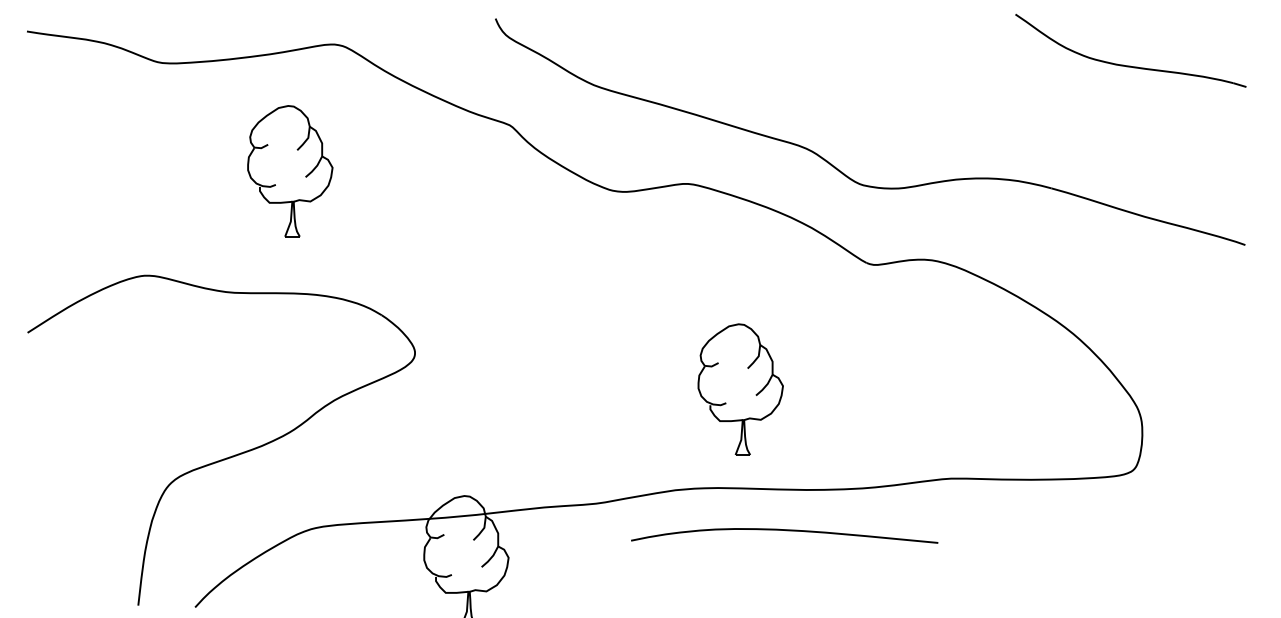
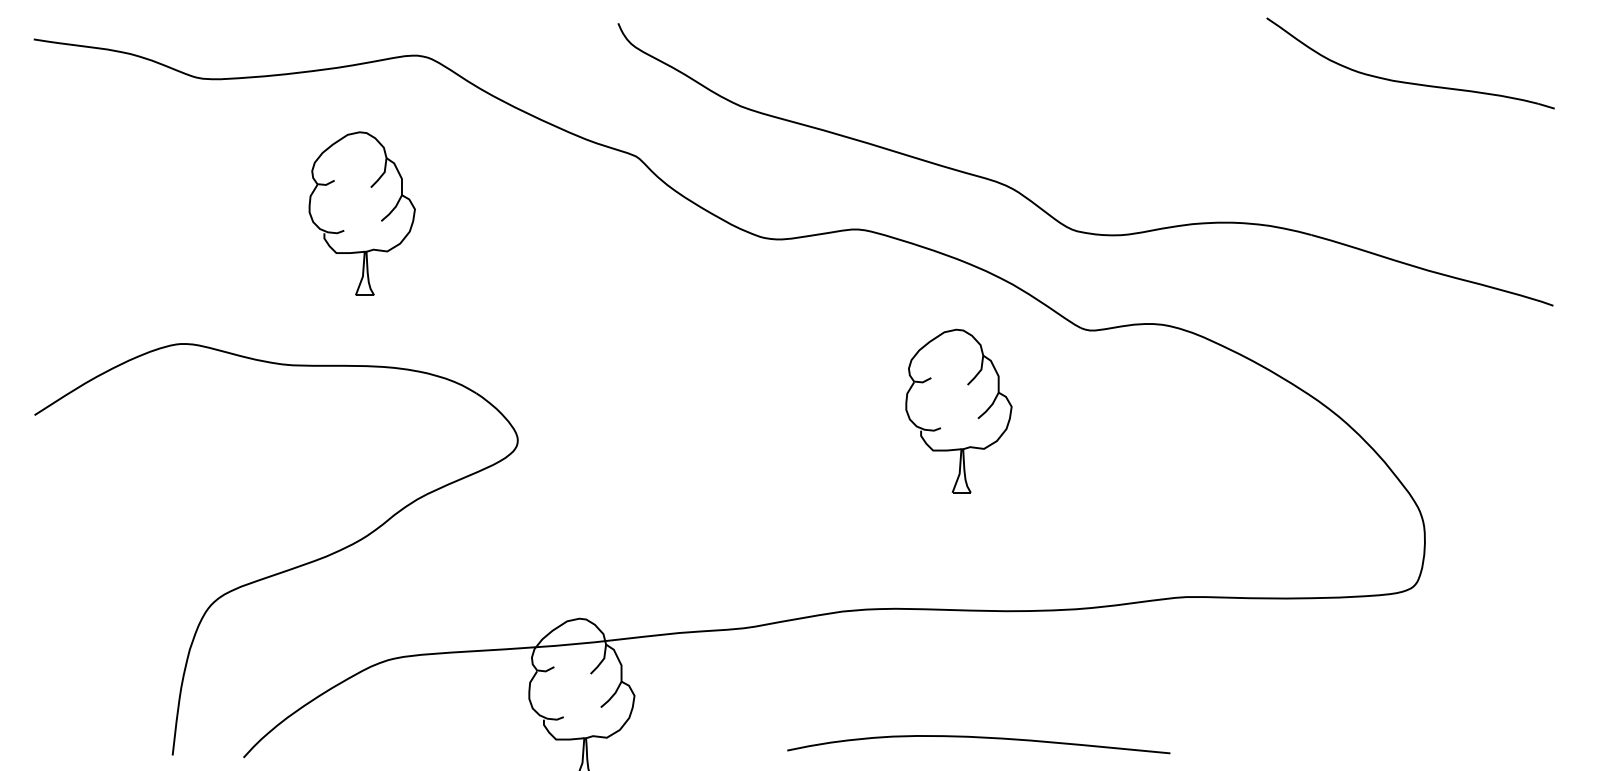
part: (740, 389) -> (958, 411), moved
curve: (786, 531) -> (981, 739), moved

